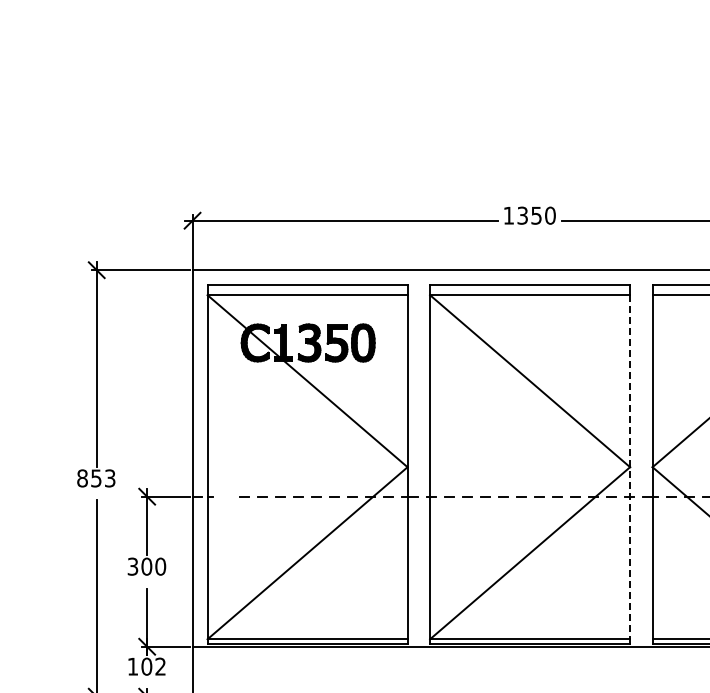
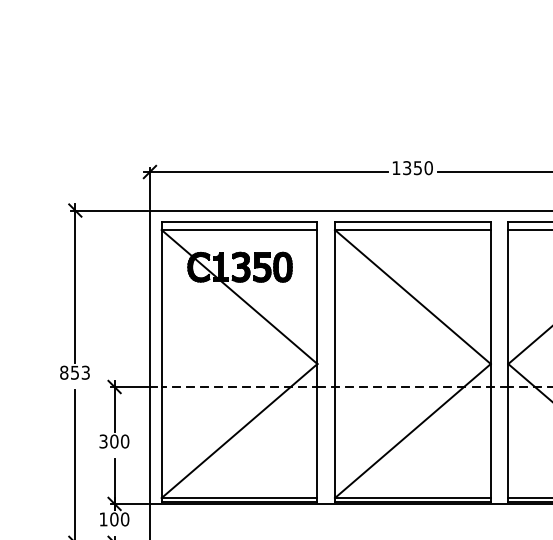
line: (630, 467) -> (491, 364), dashed -> solid
line: (226, 496) -> (176, 386), added
text: (160, 666) -> (124, 519), 102 -> 100

